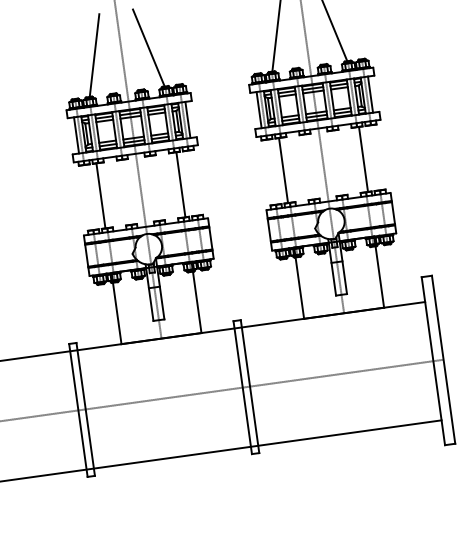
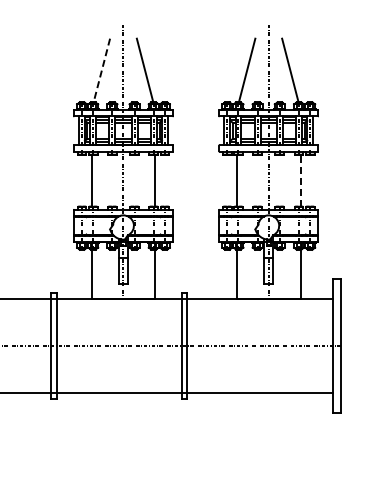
line: (94, 55) -> (101, 70), solid -> dashed
line: (363, 159) -> (300, 180), solid -> dashed

